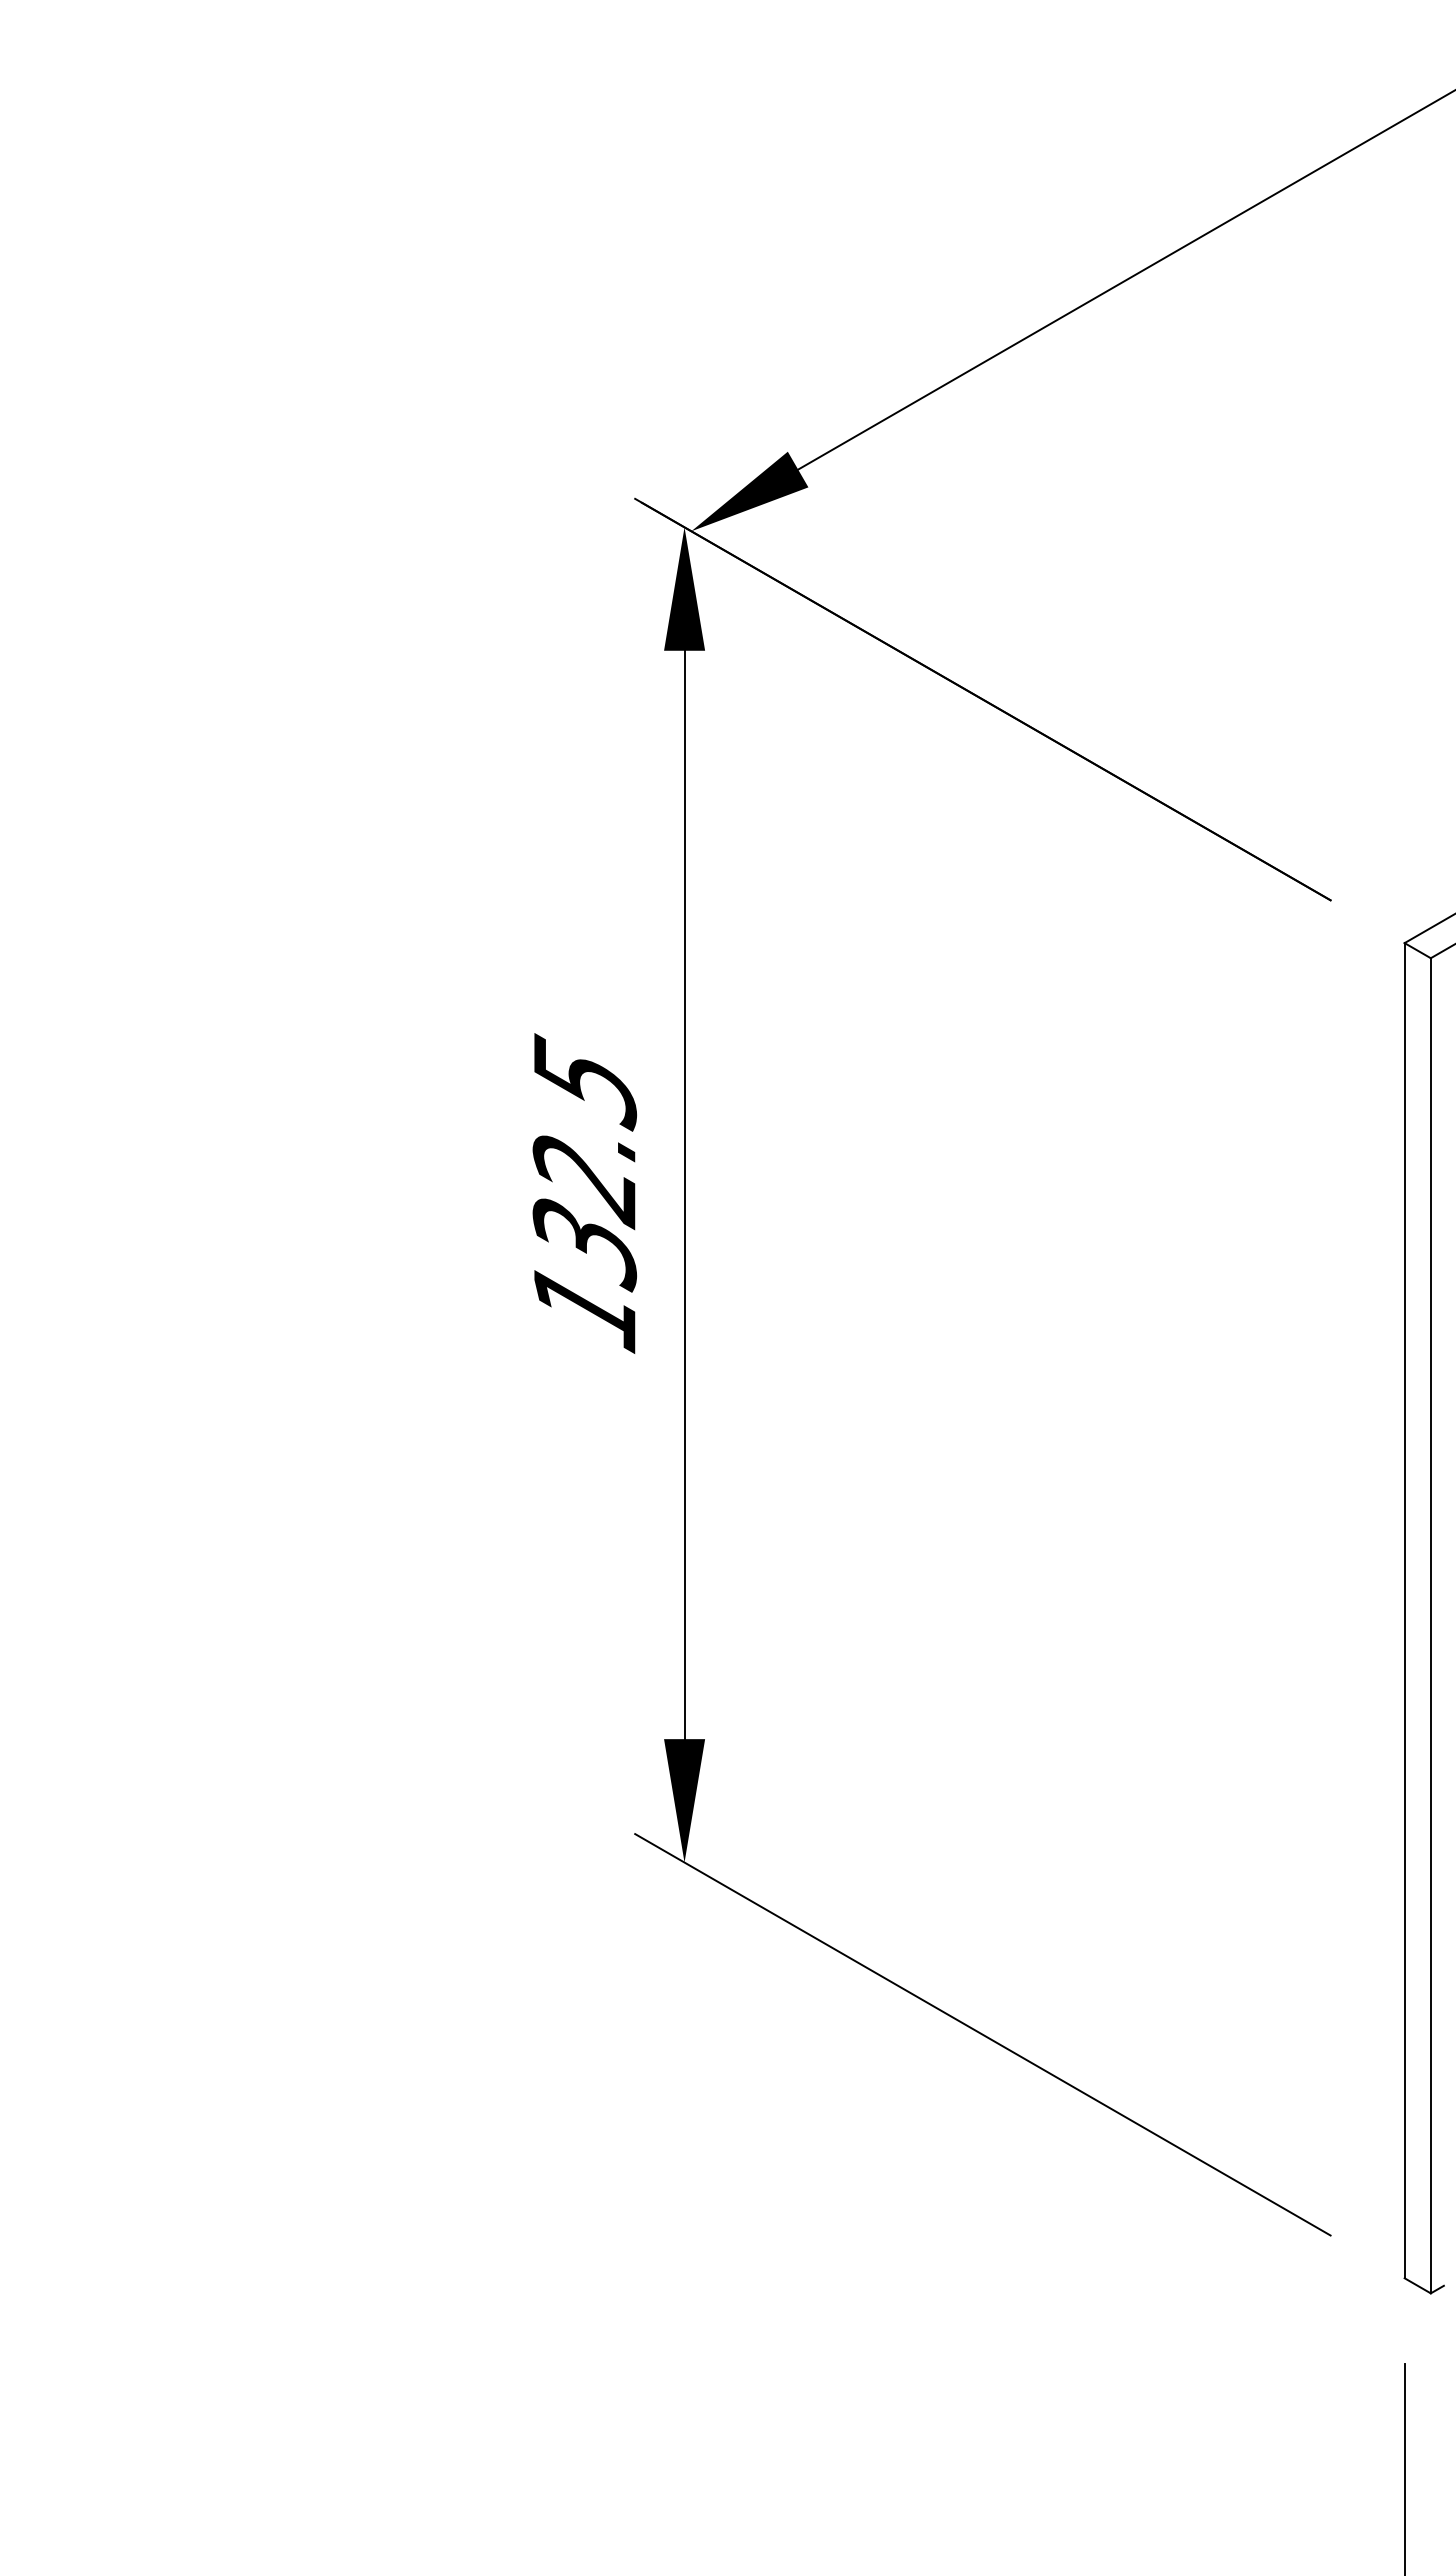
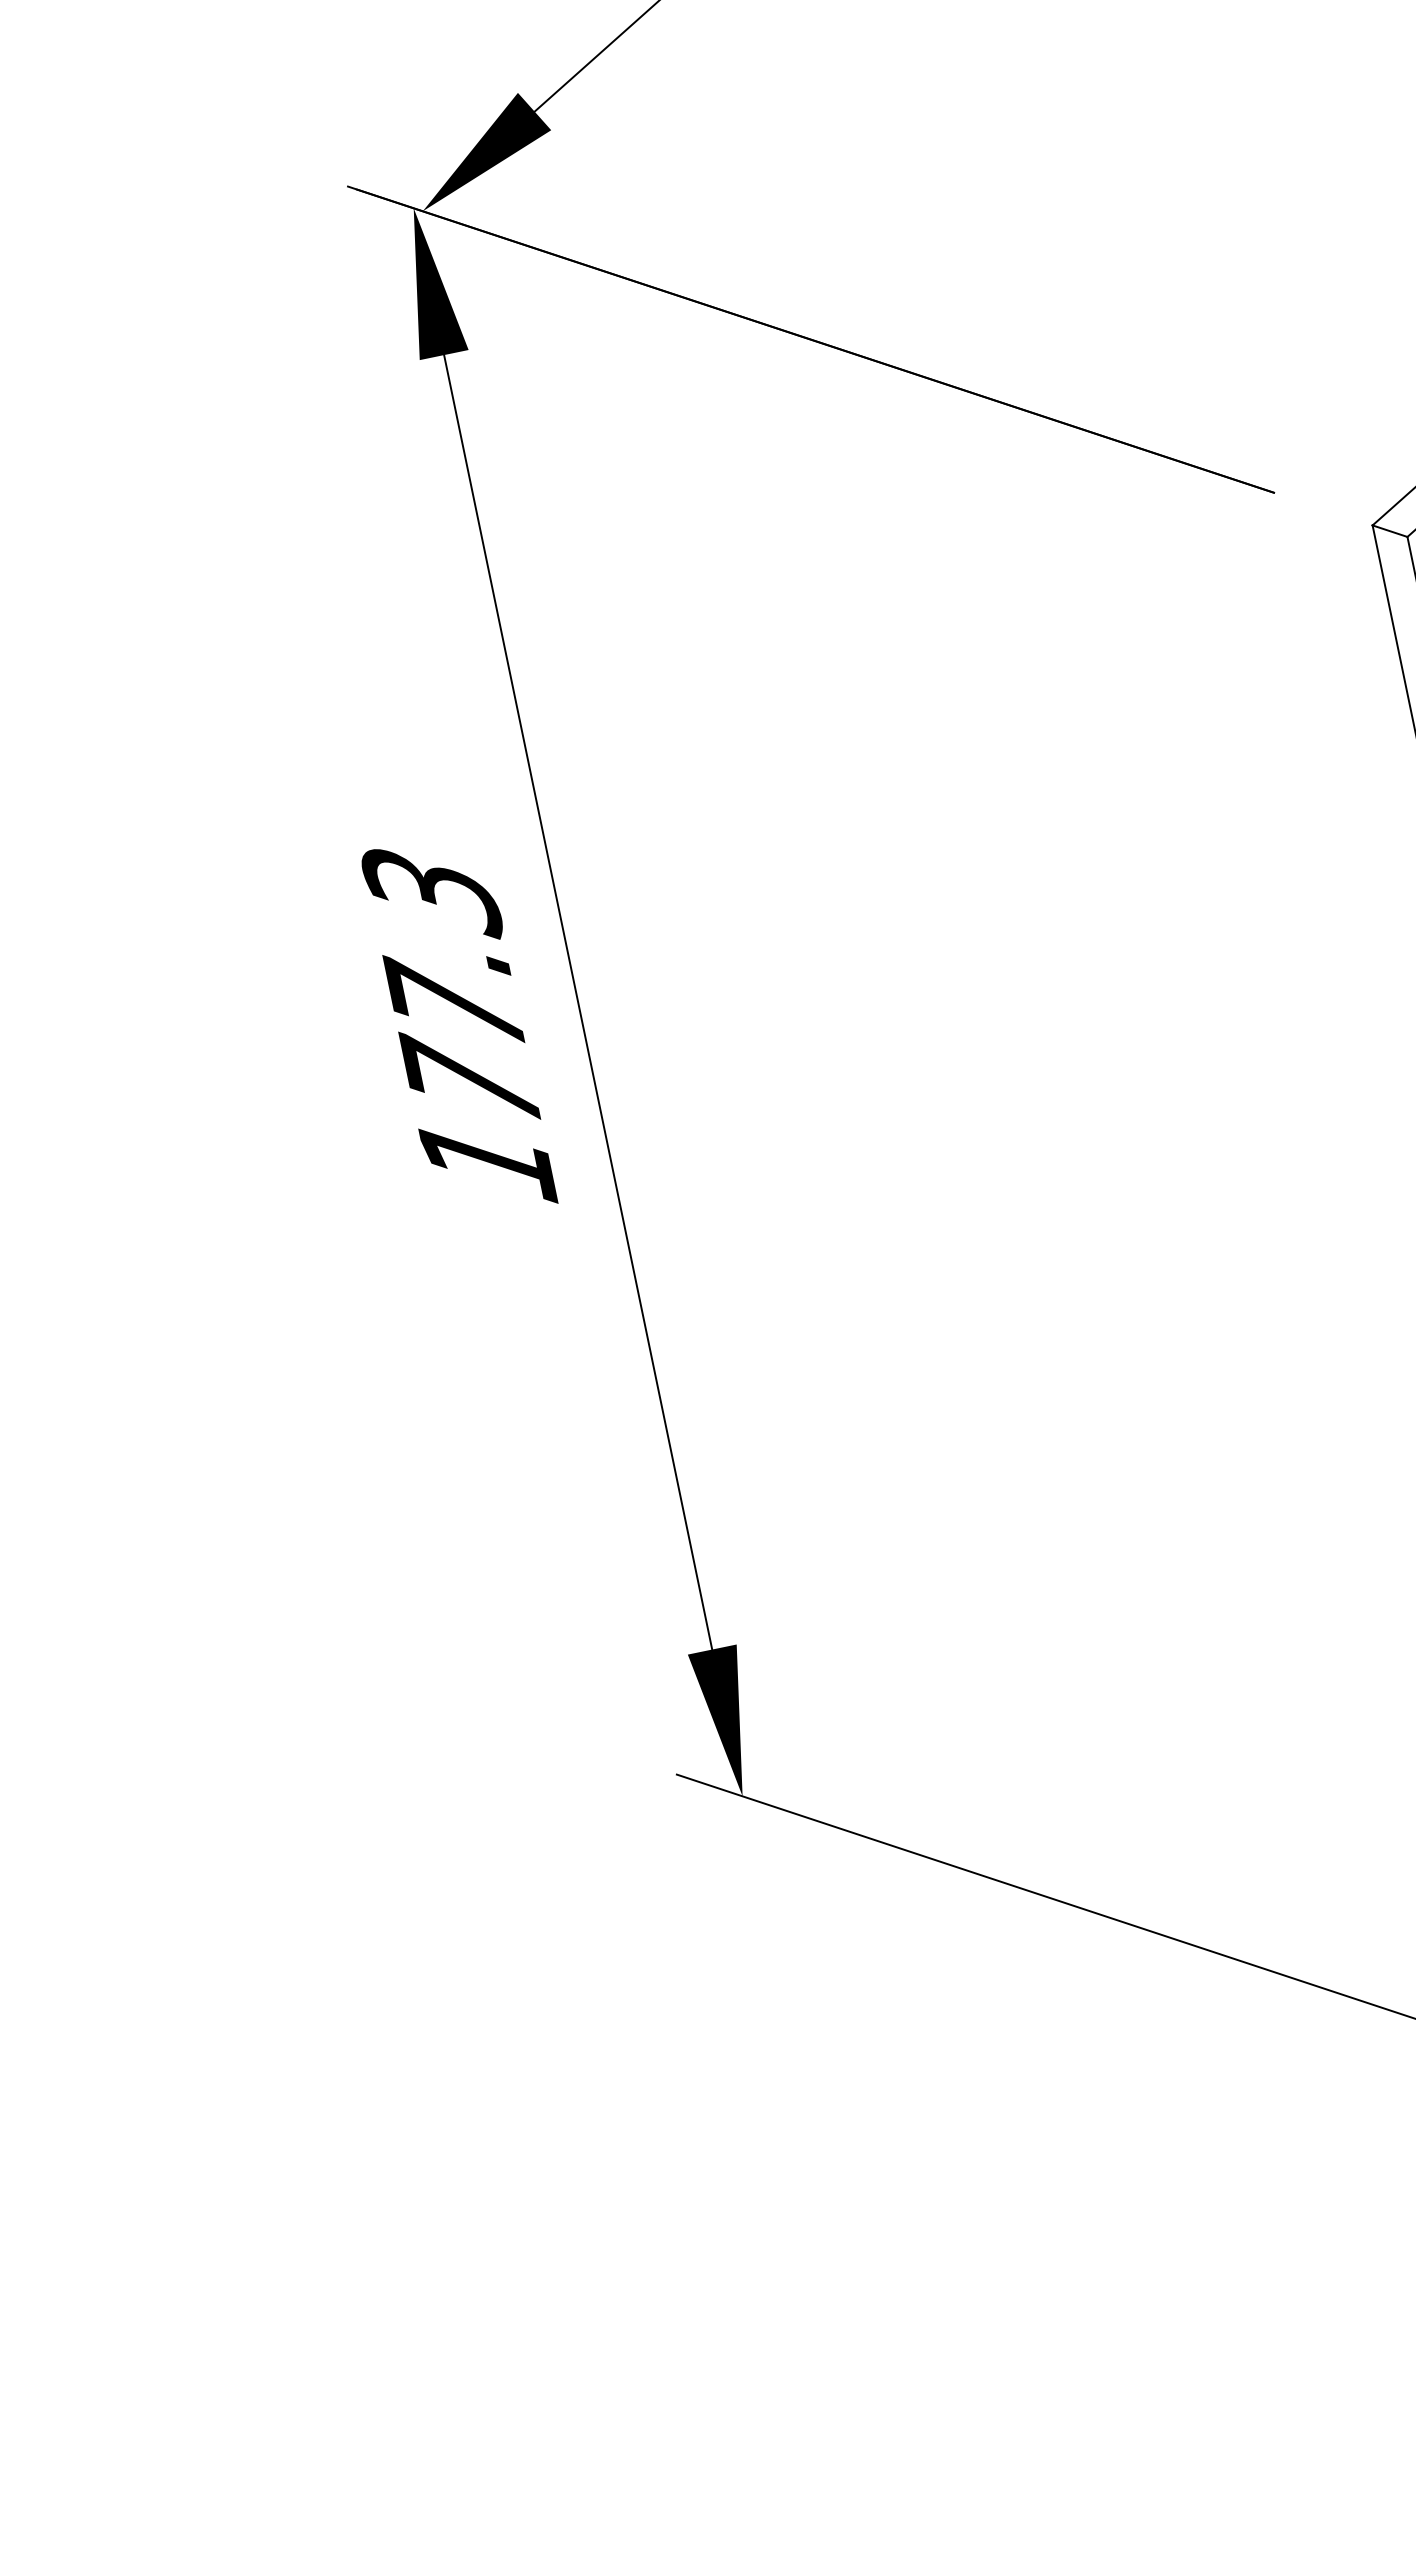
text: (584, 1162) -> (451, 988), 132.5 -> 177.3

